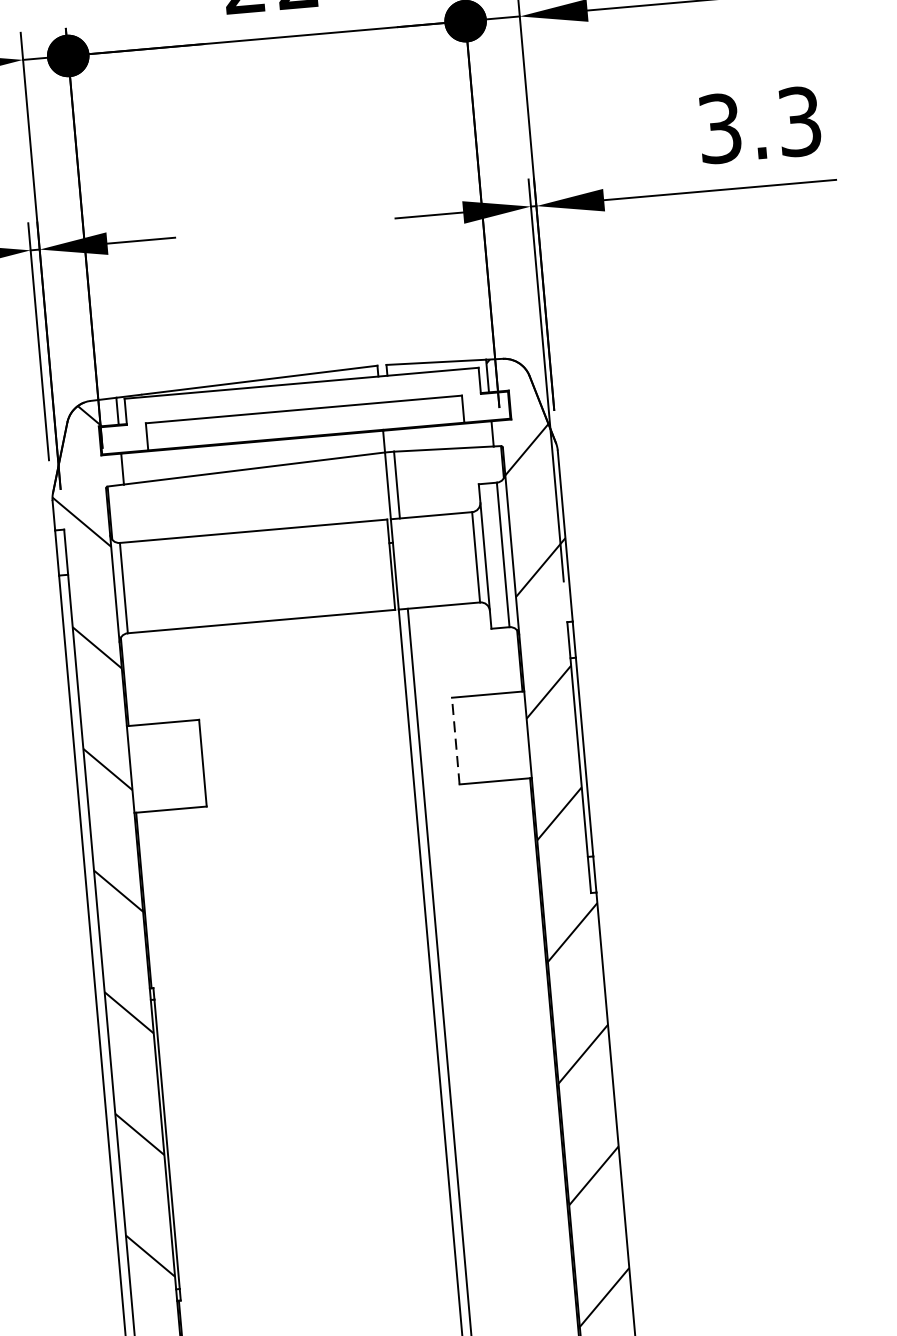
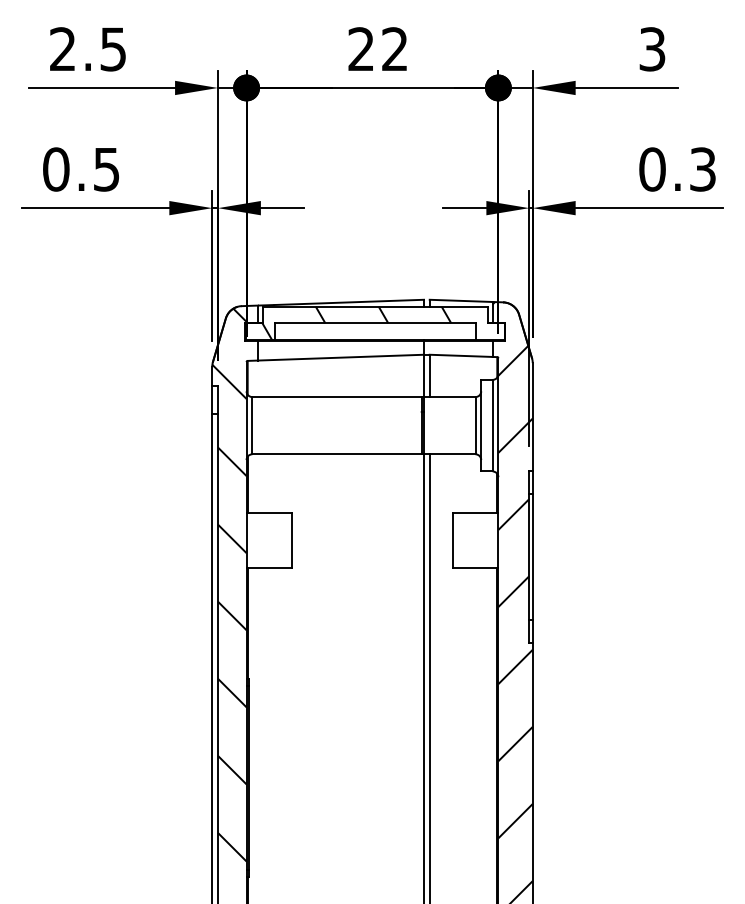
text: (720, 128) -> (652, 169), 3.3 -> 0.3
hatch: (274, 412) -> (356, 323), added
line: (455, 740) -> (452, 539), dashed -> solid

